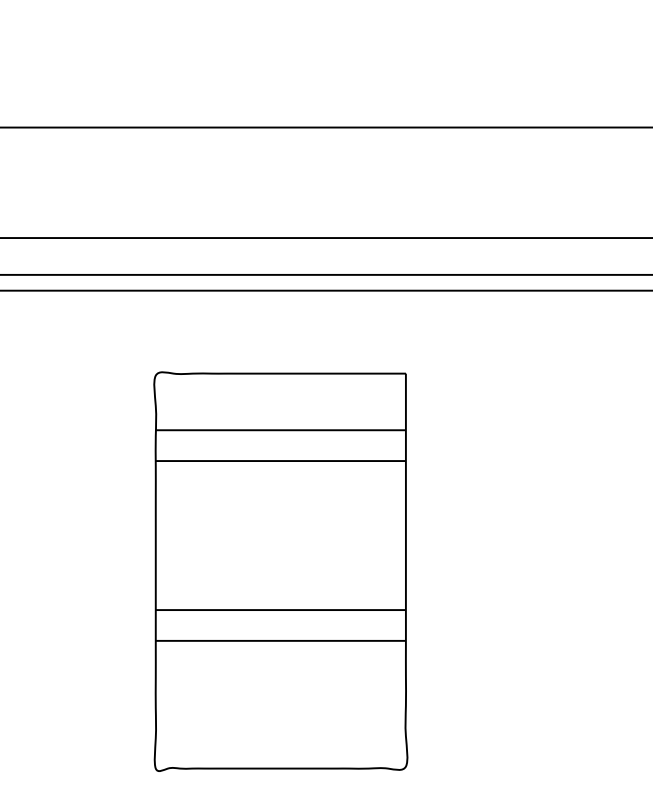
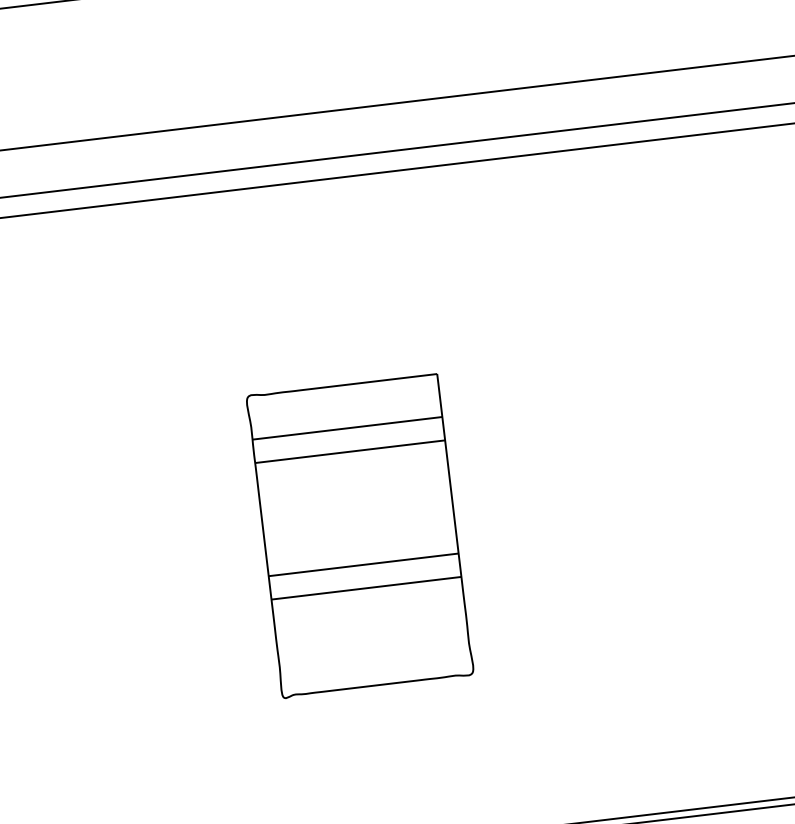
part: (280, 571) -> (359, 535), size x0.6

